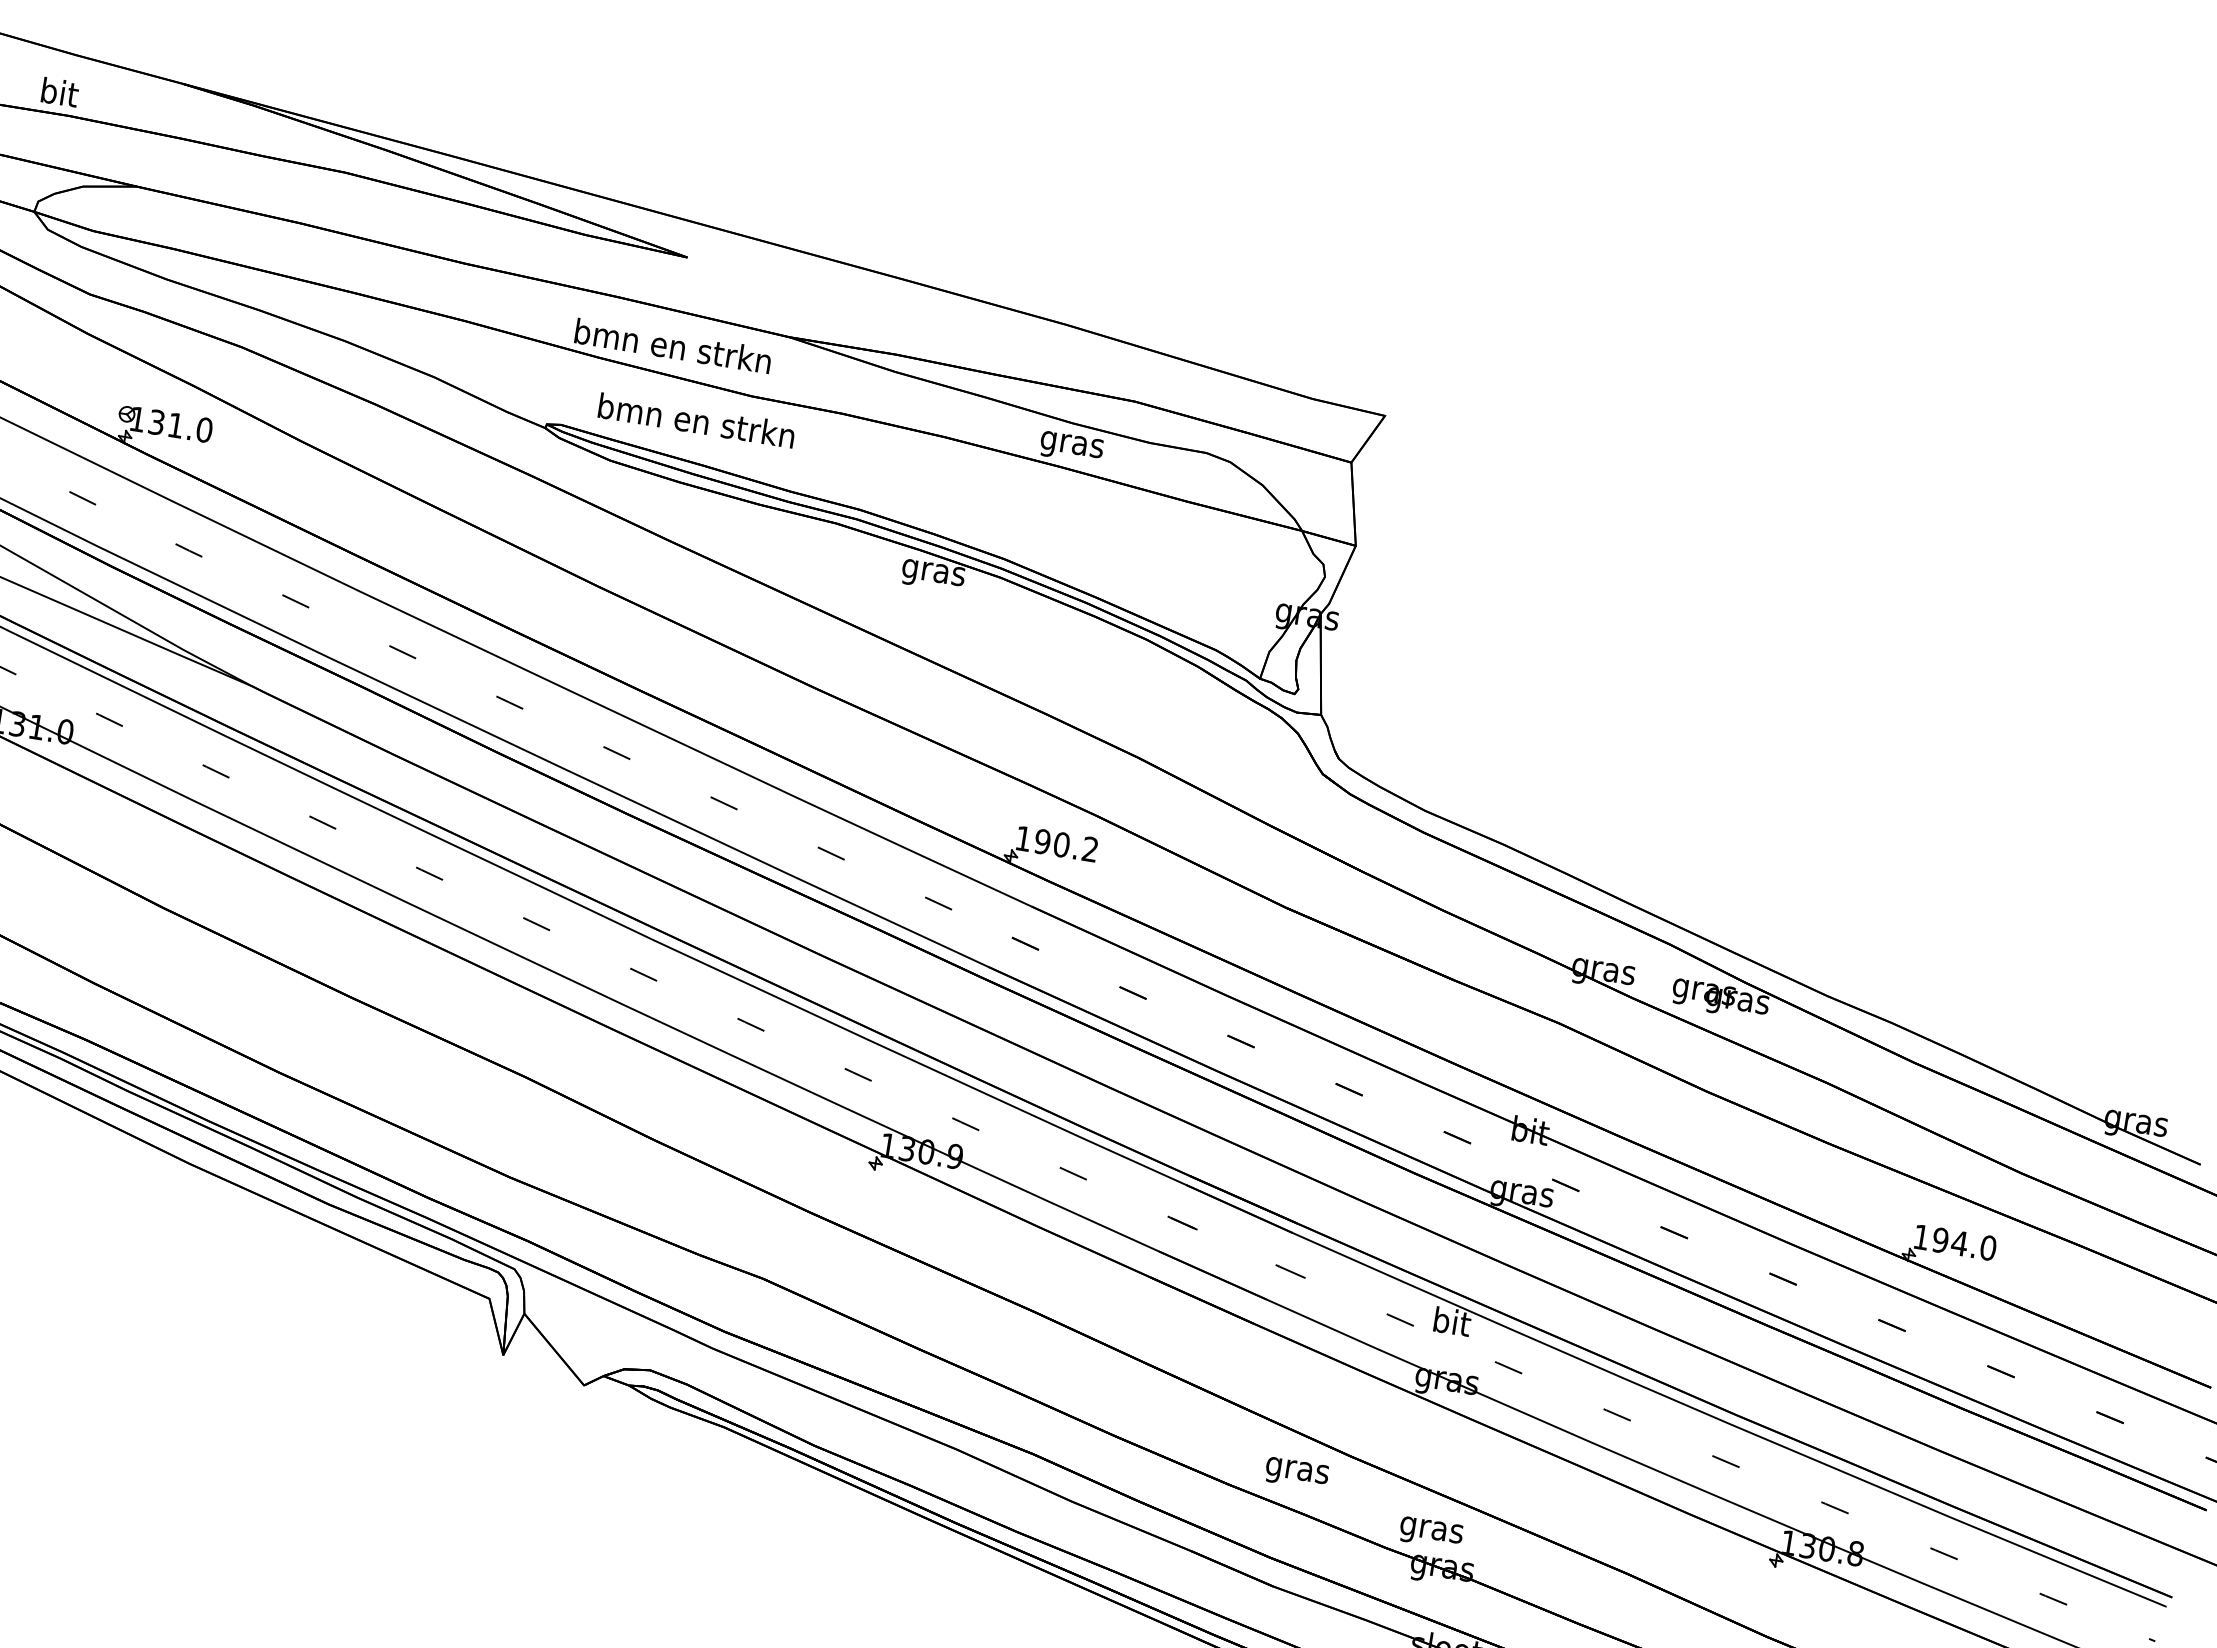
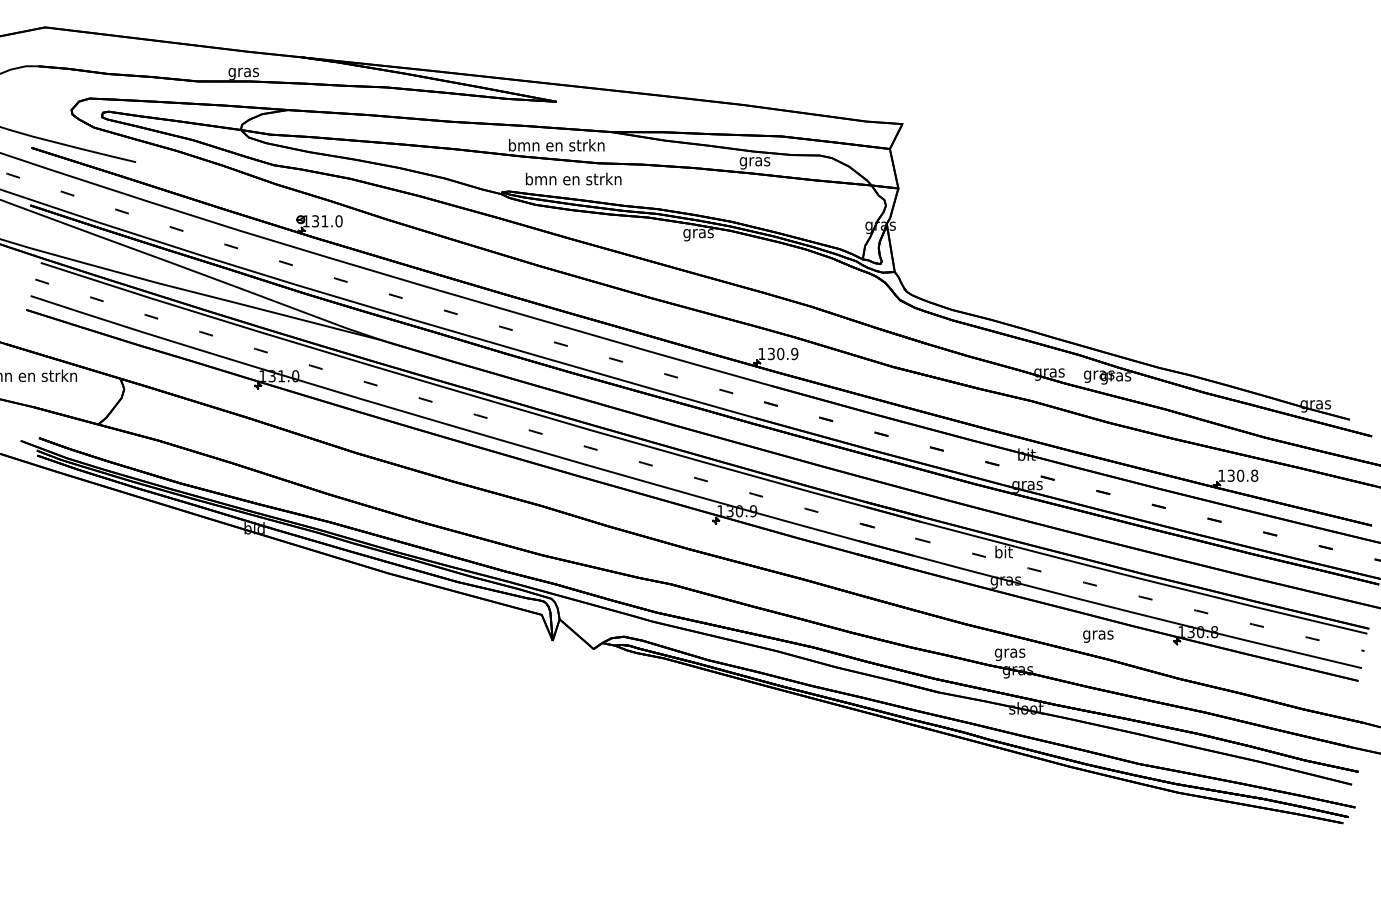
text: (58, 93) -> (243, 71), bit -> gras
text: (1065, 846) -> (782, 354), 190.2 -> 130.9
text: (1963, 1243) -> (1242, 475), 194.0 -> 130.8
text: (1297, 1473) -> (1098, 636), moved

